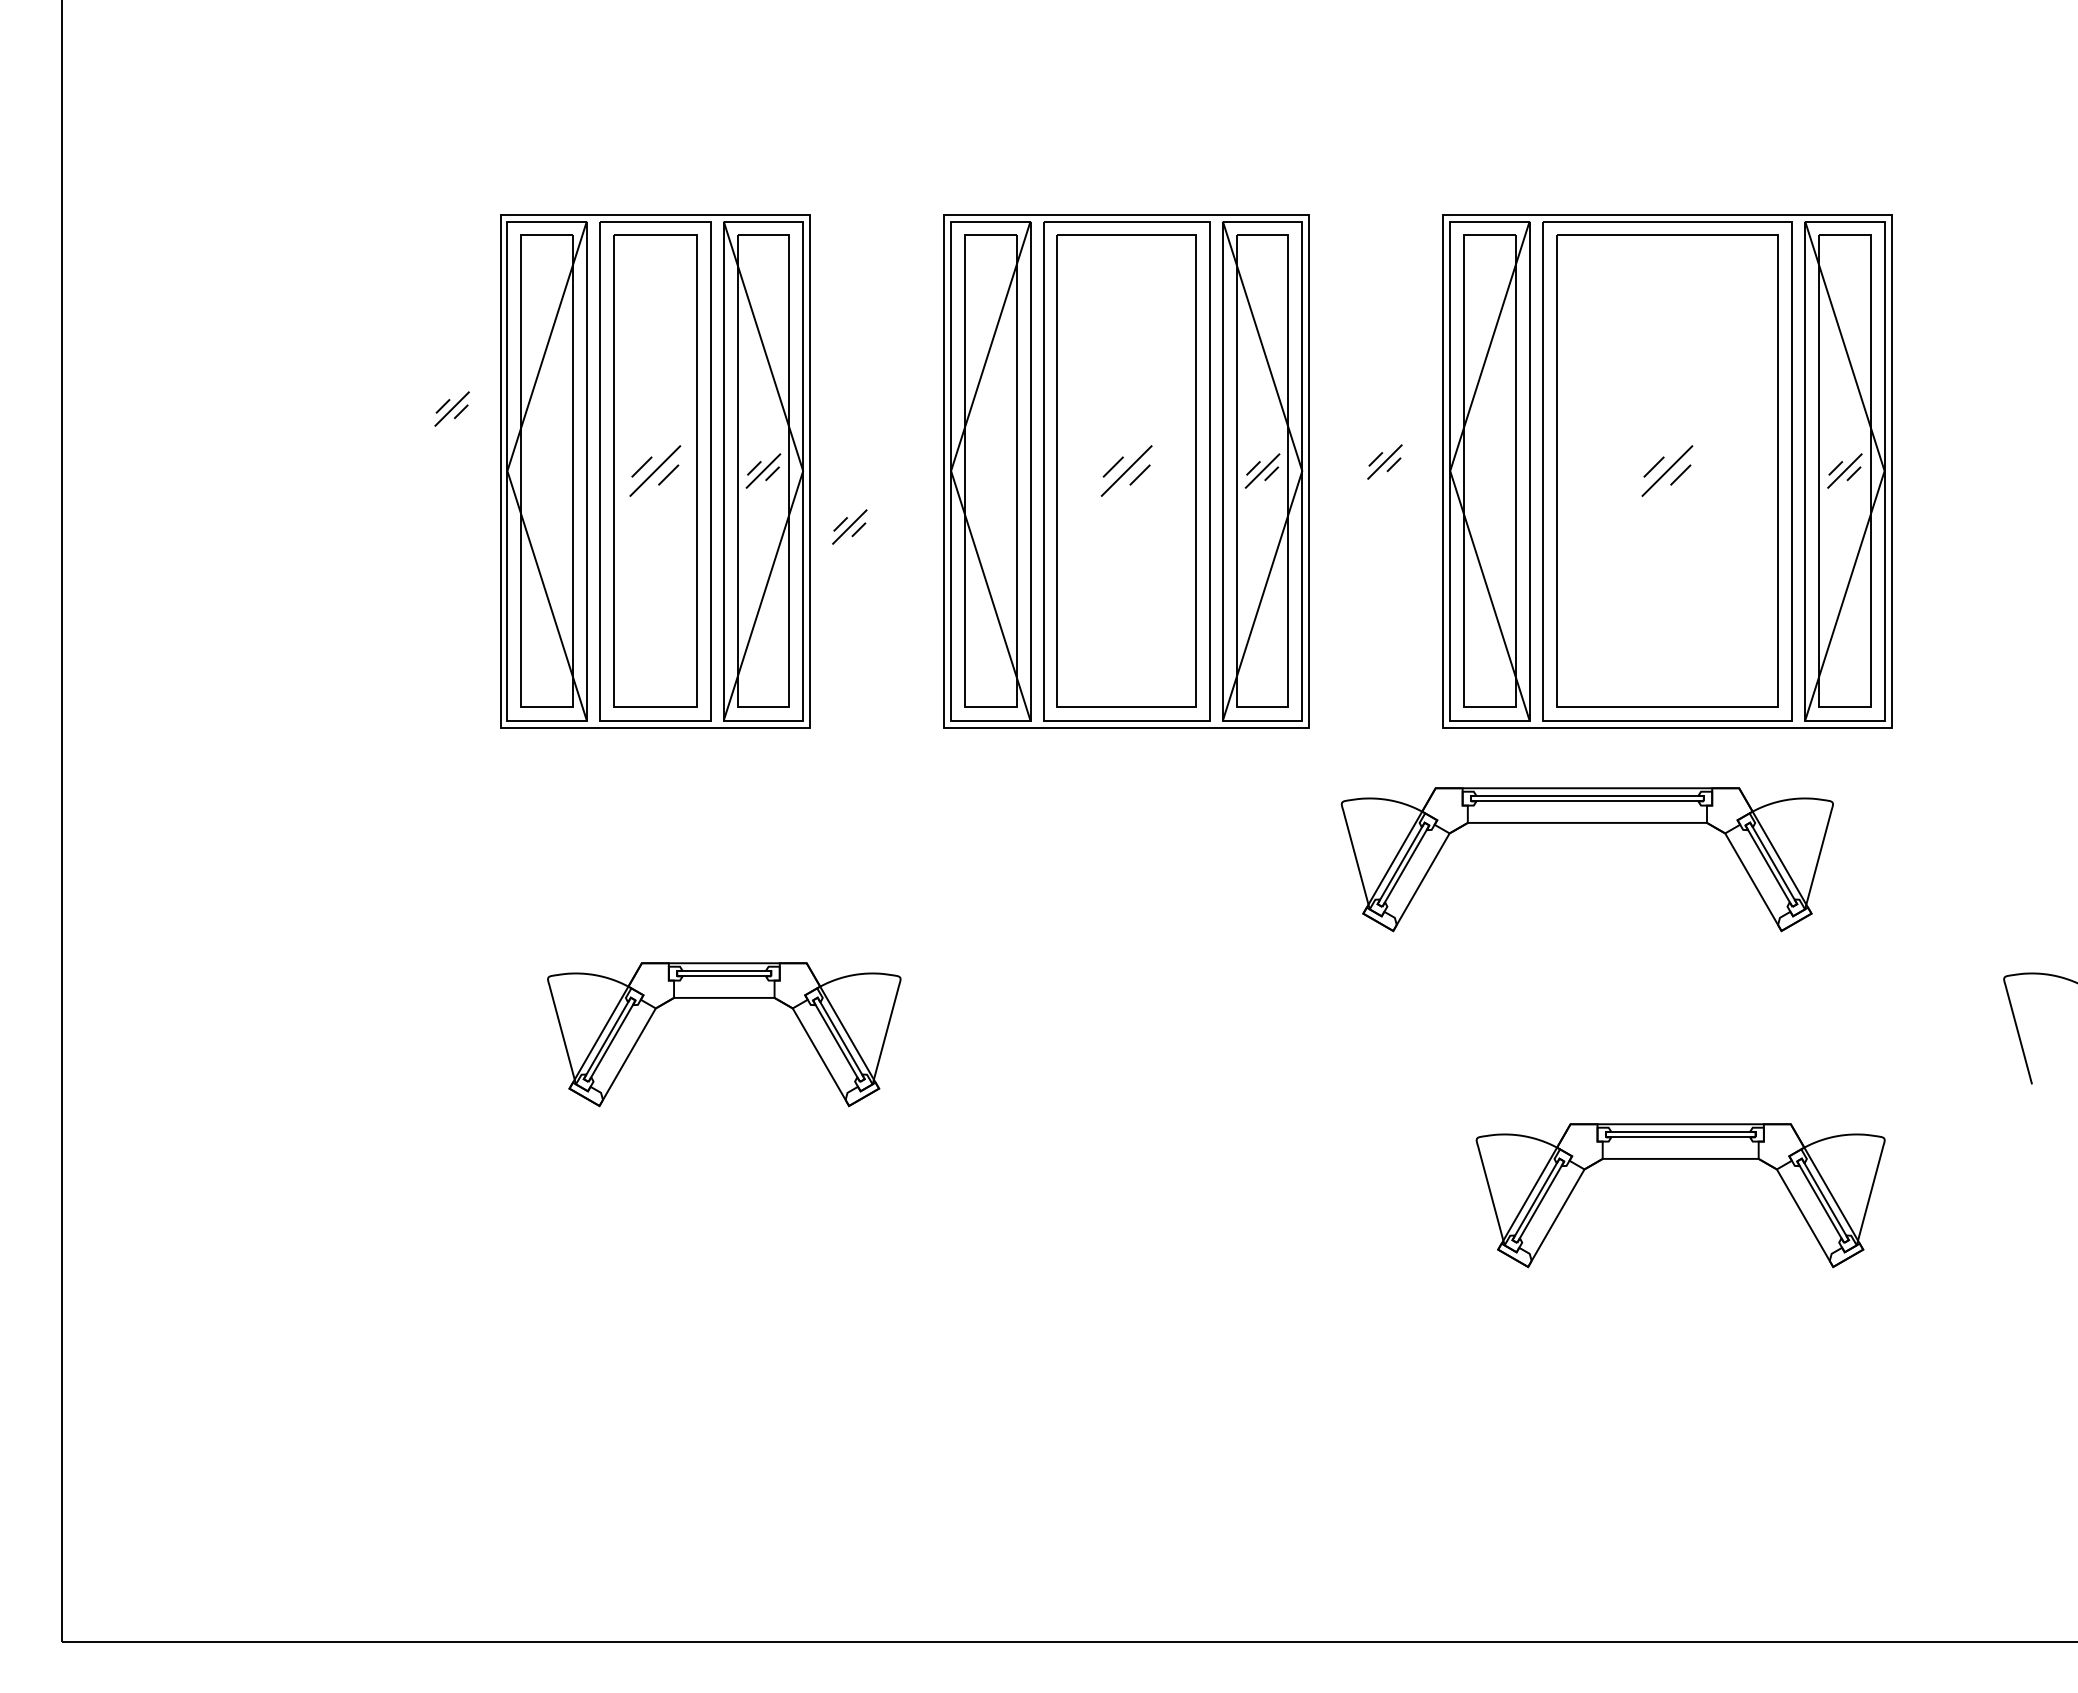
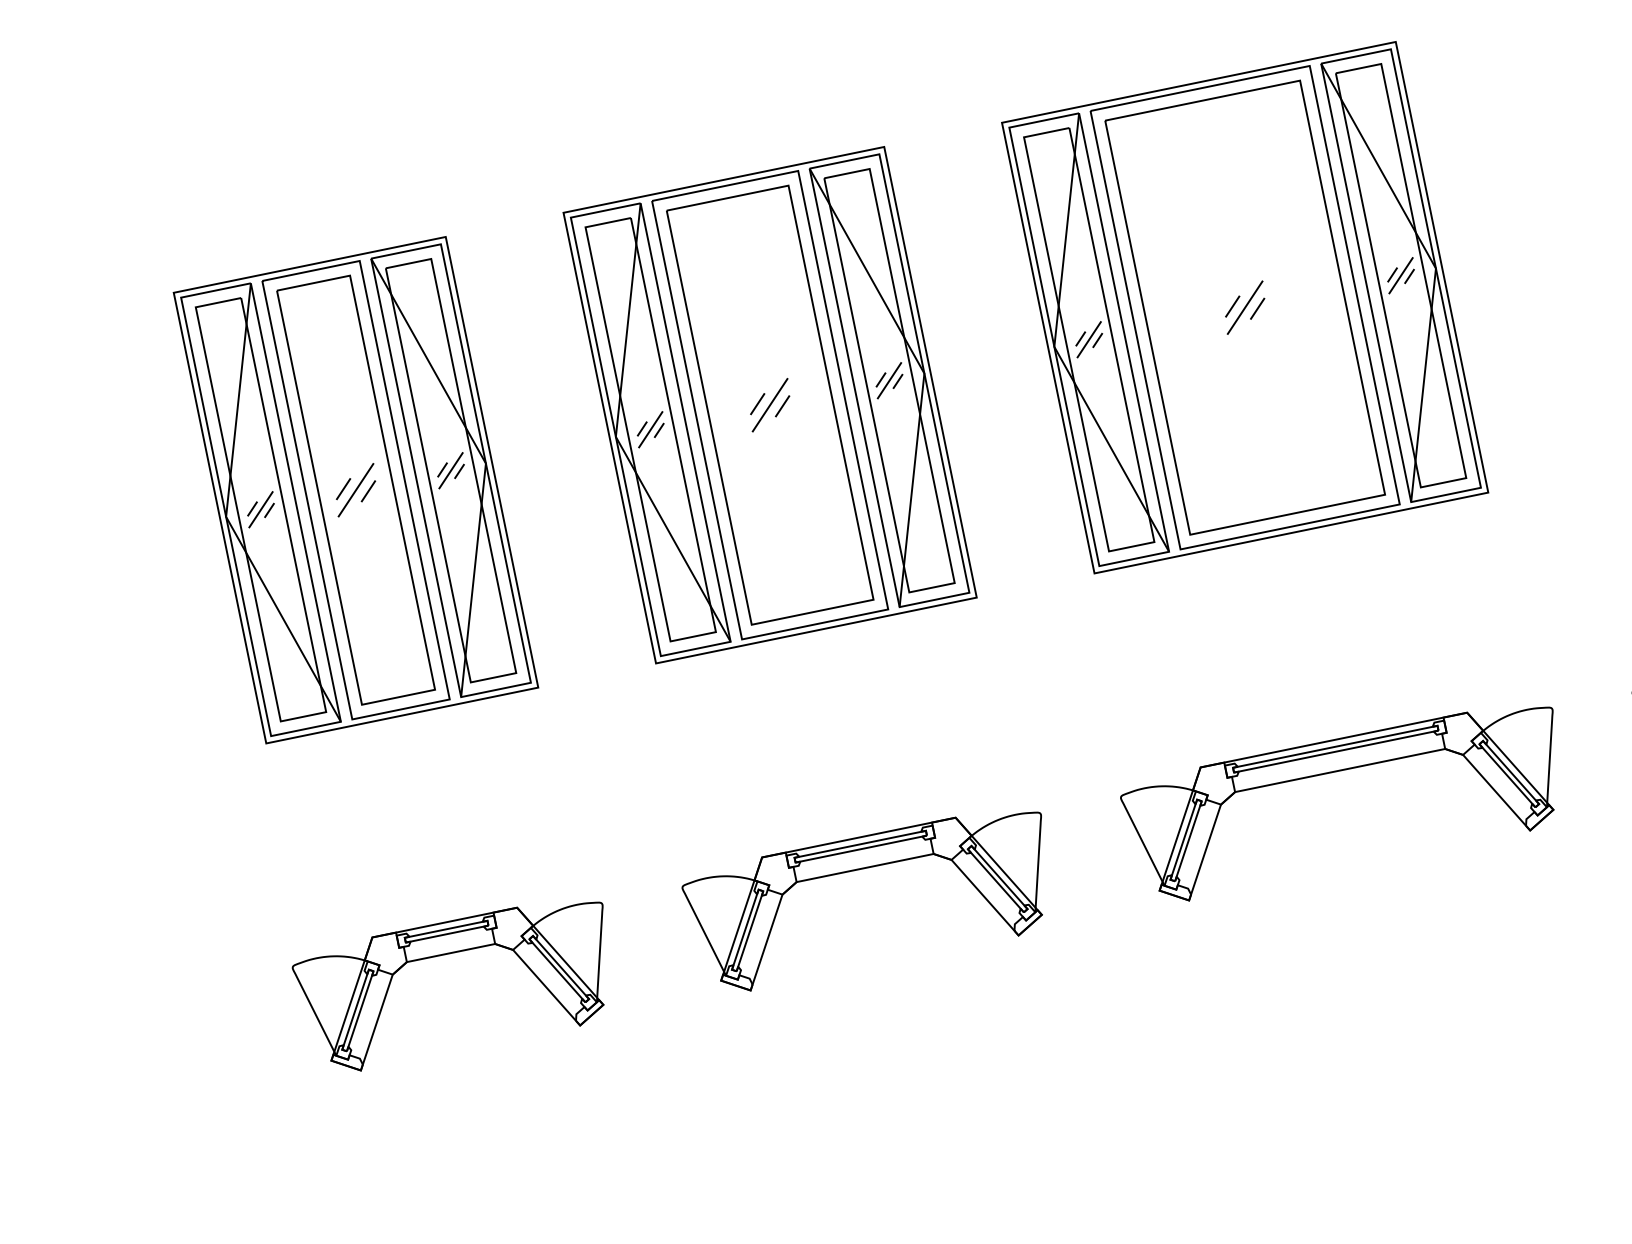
part: (451, 408) -> (260, 509), moved
part: (1384, 461) -> (1088, 339), moved
part: (849, 526) -> (650, 429), moved
part: (1586, 823) -> (1339, 771), moved
part: (724, 998) -> (451, 953), moved
part: (1680, 1159) -> (865, 868), moved

